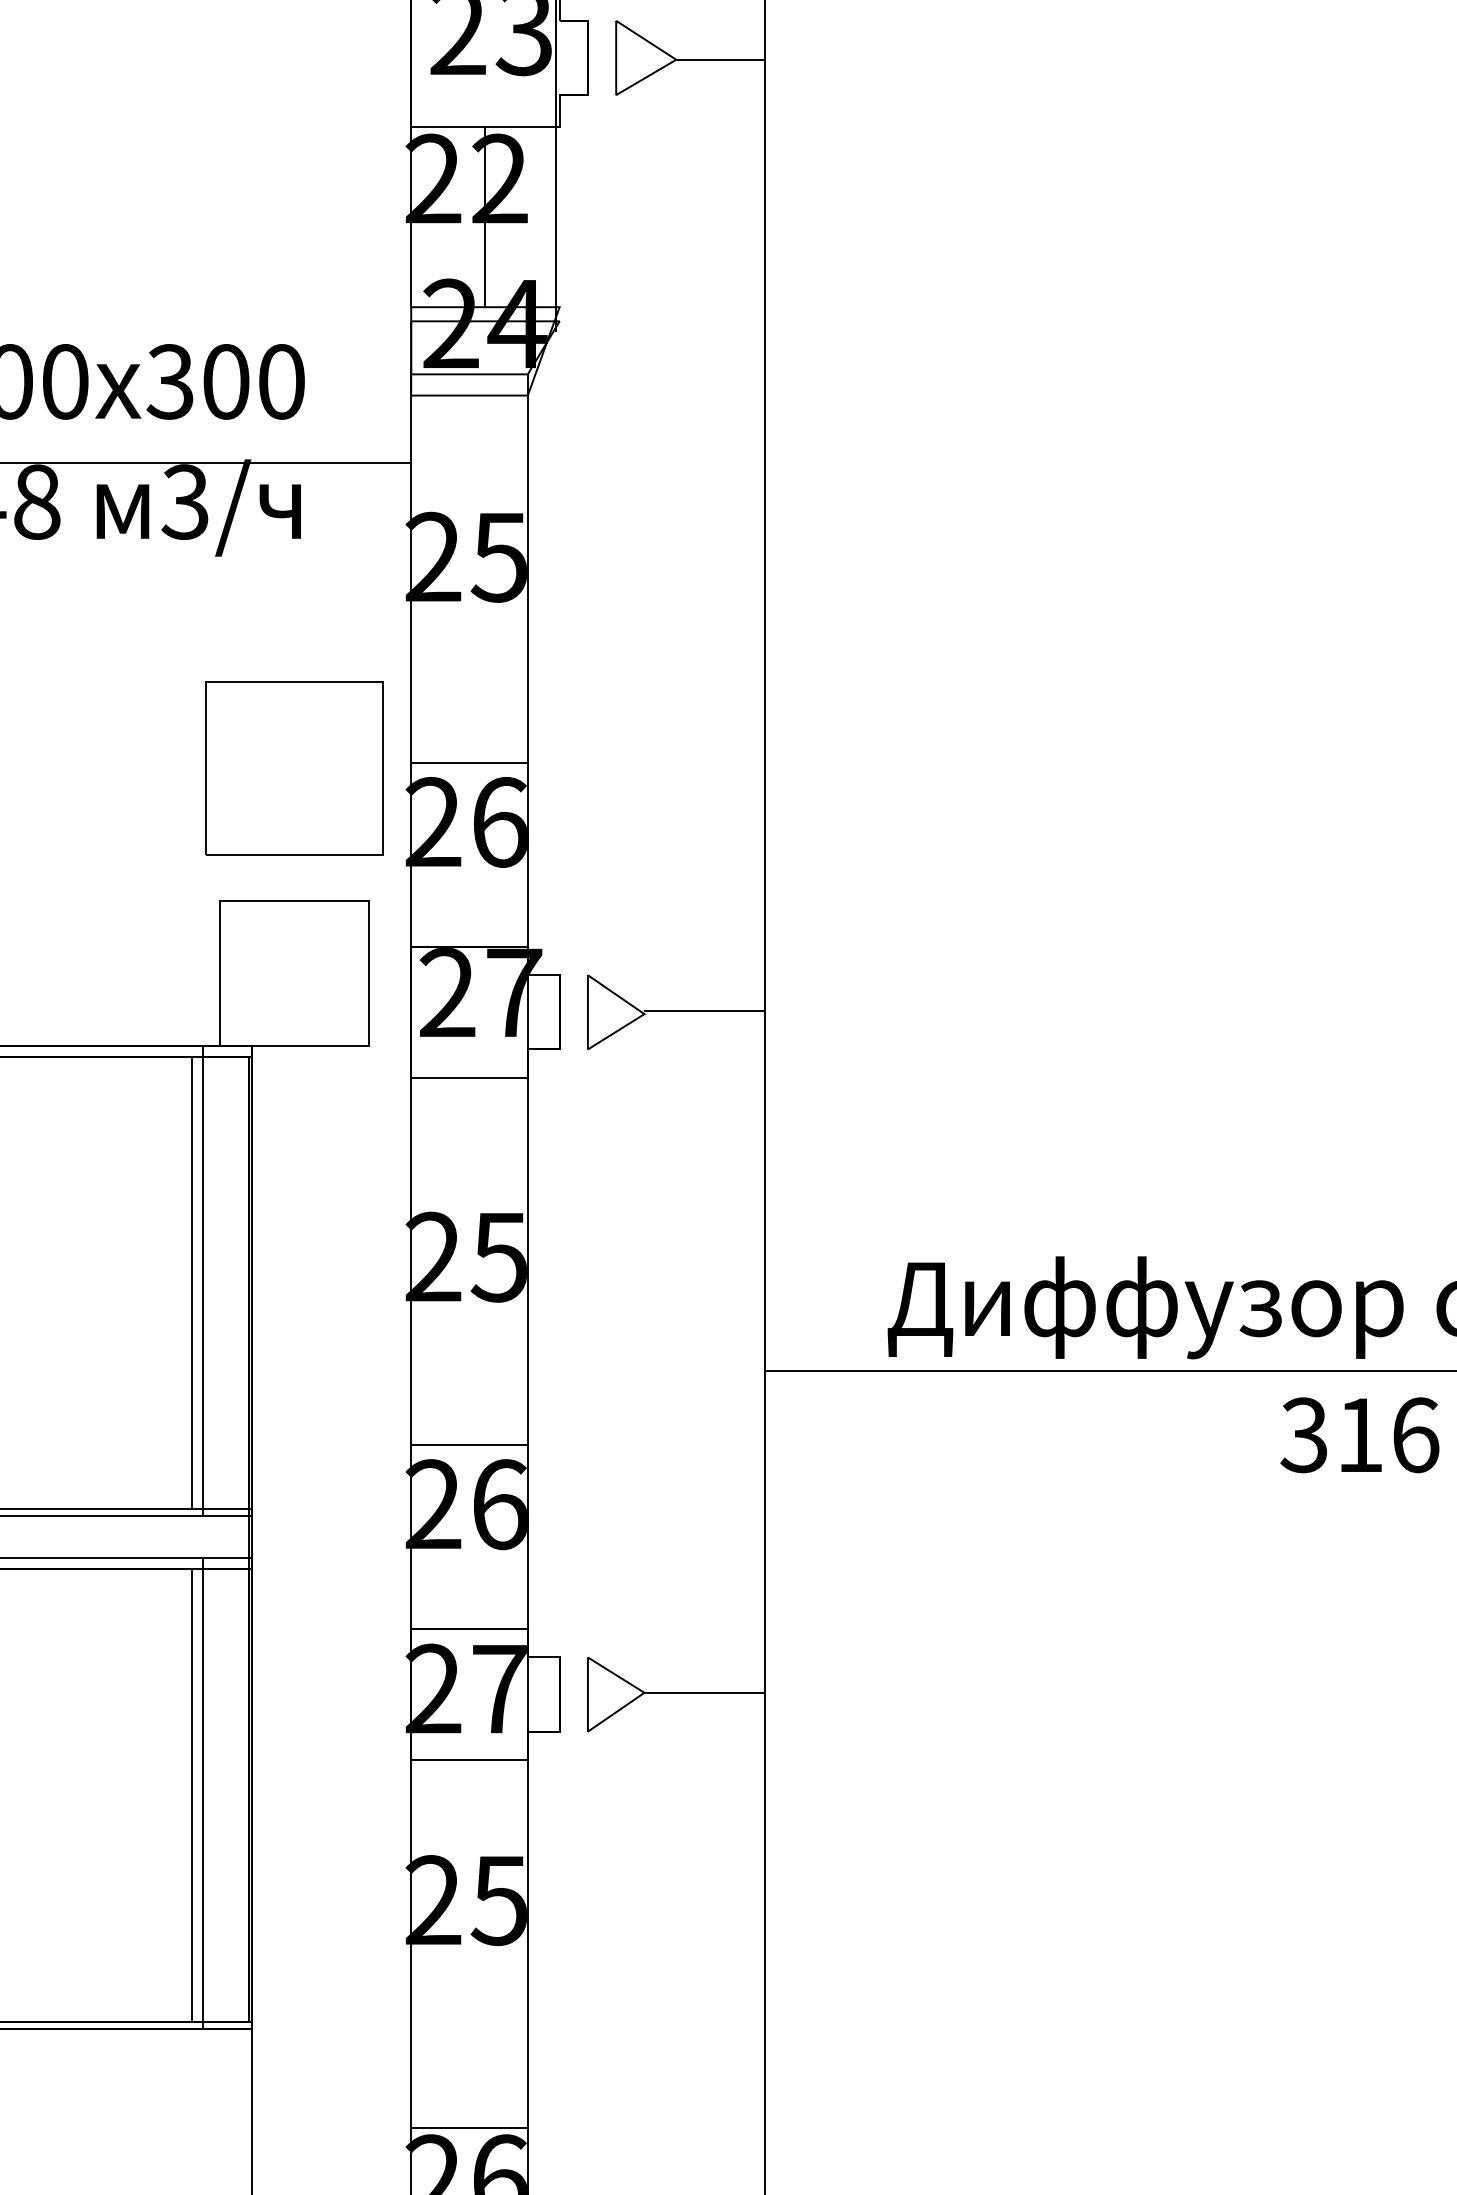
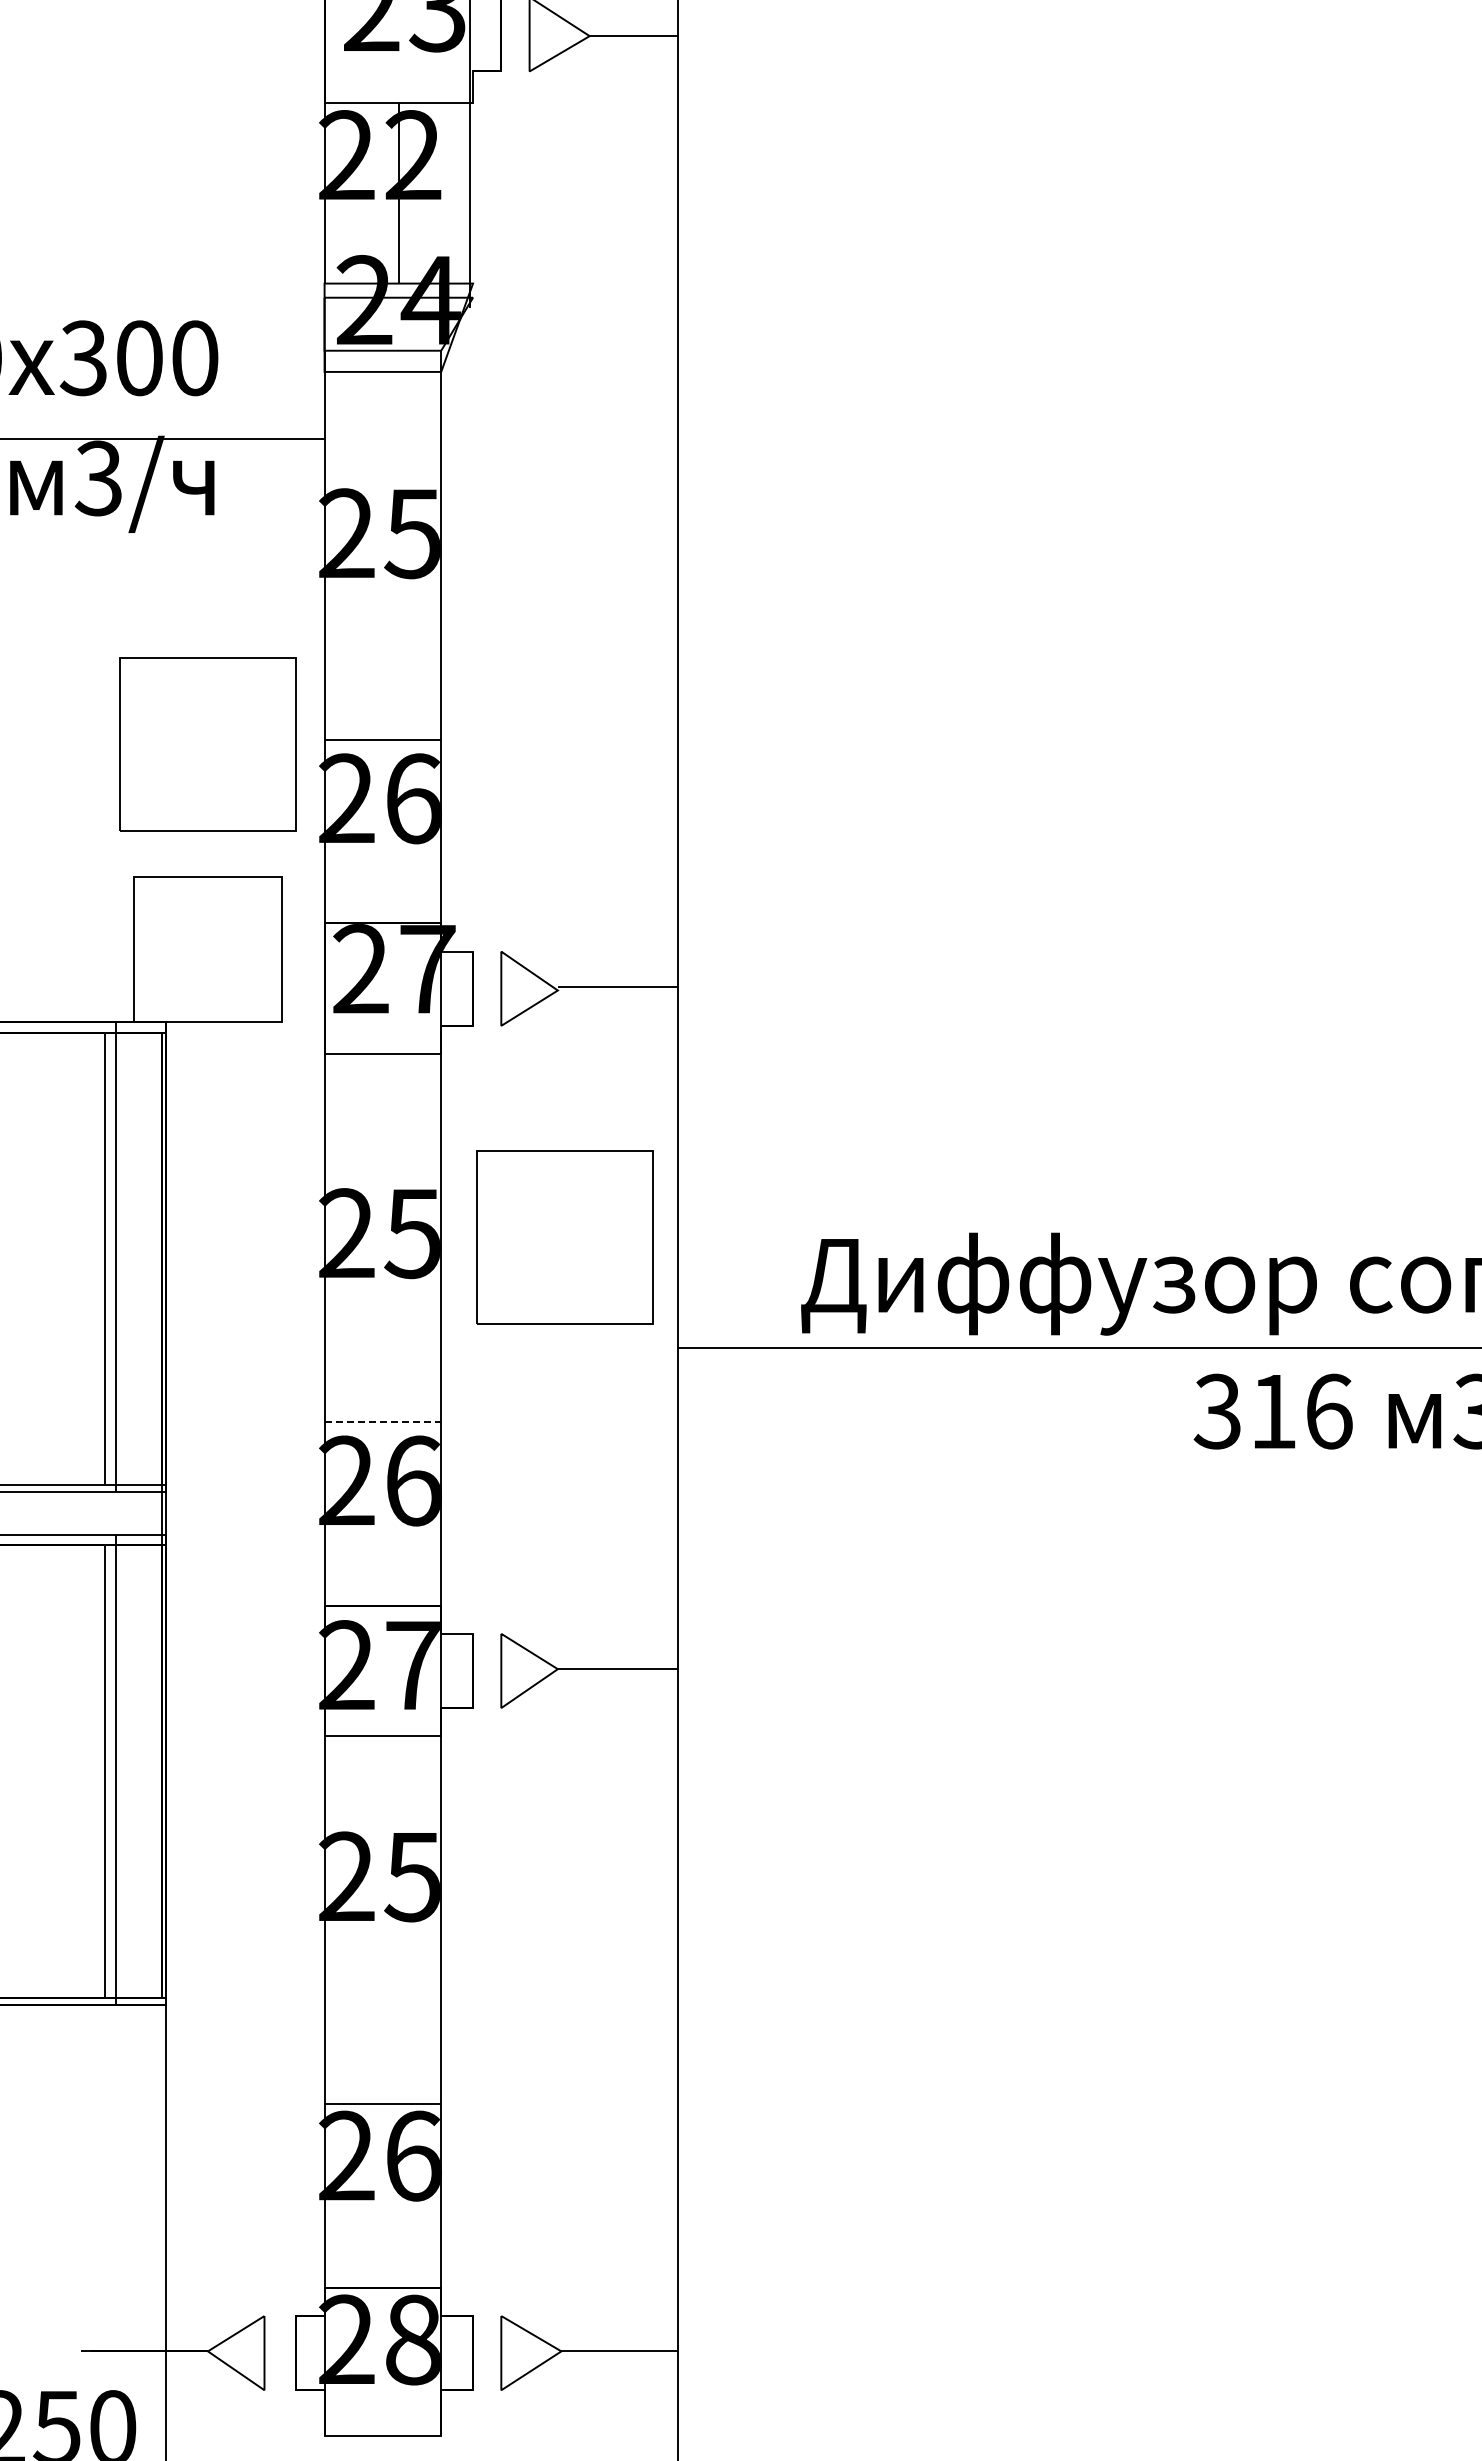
part: (651, 1261) -> (564, 1237), added
line: (470, 1445) -> (383, 1421), solid -> dashed

